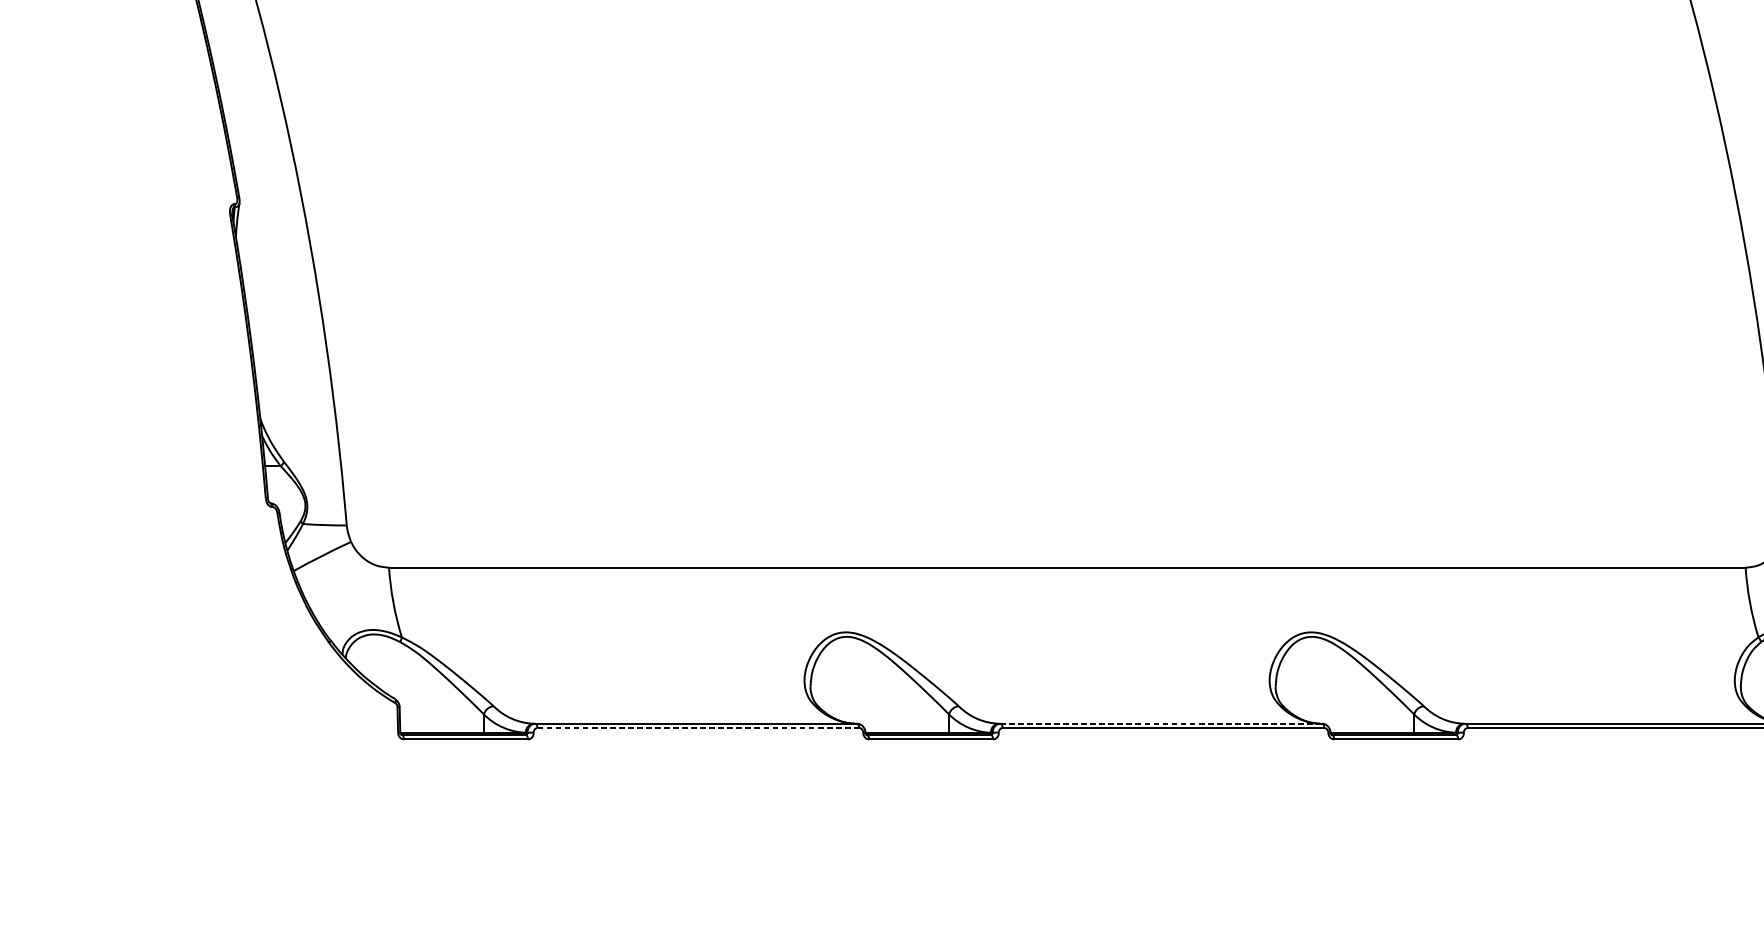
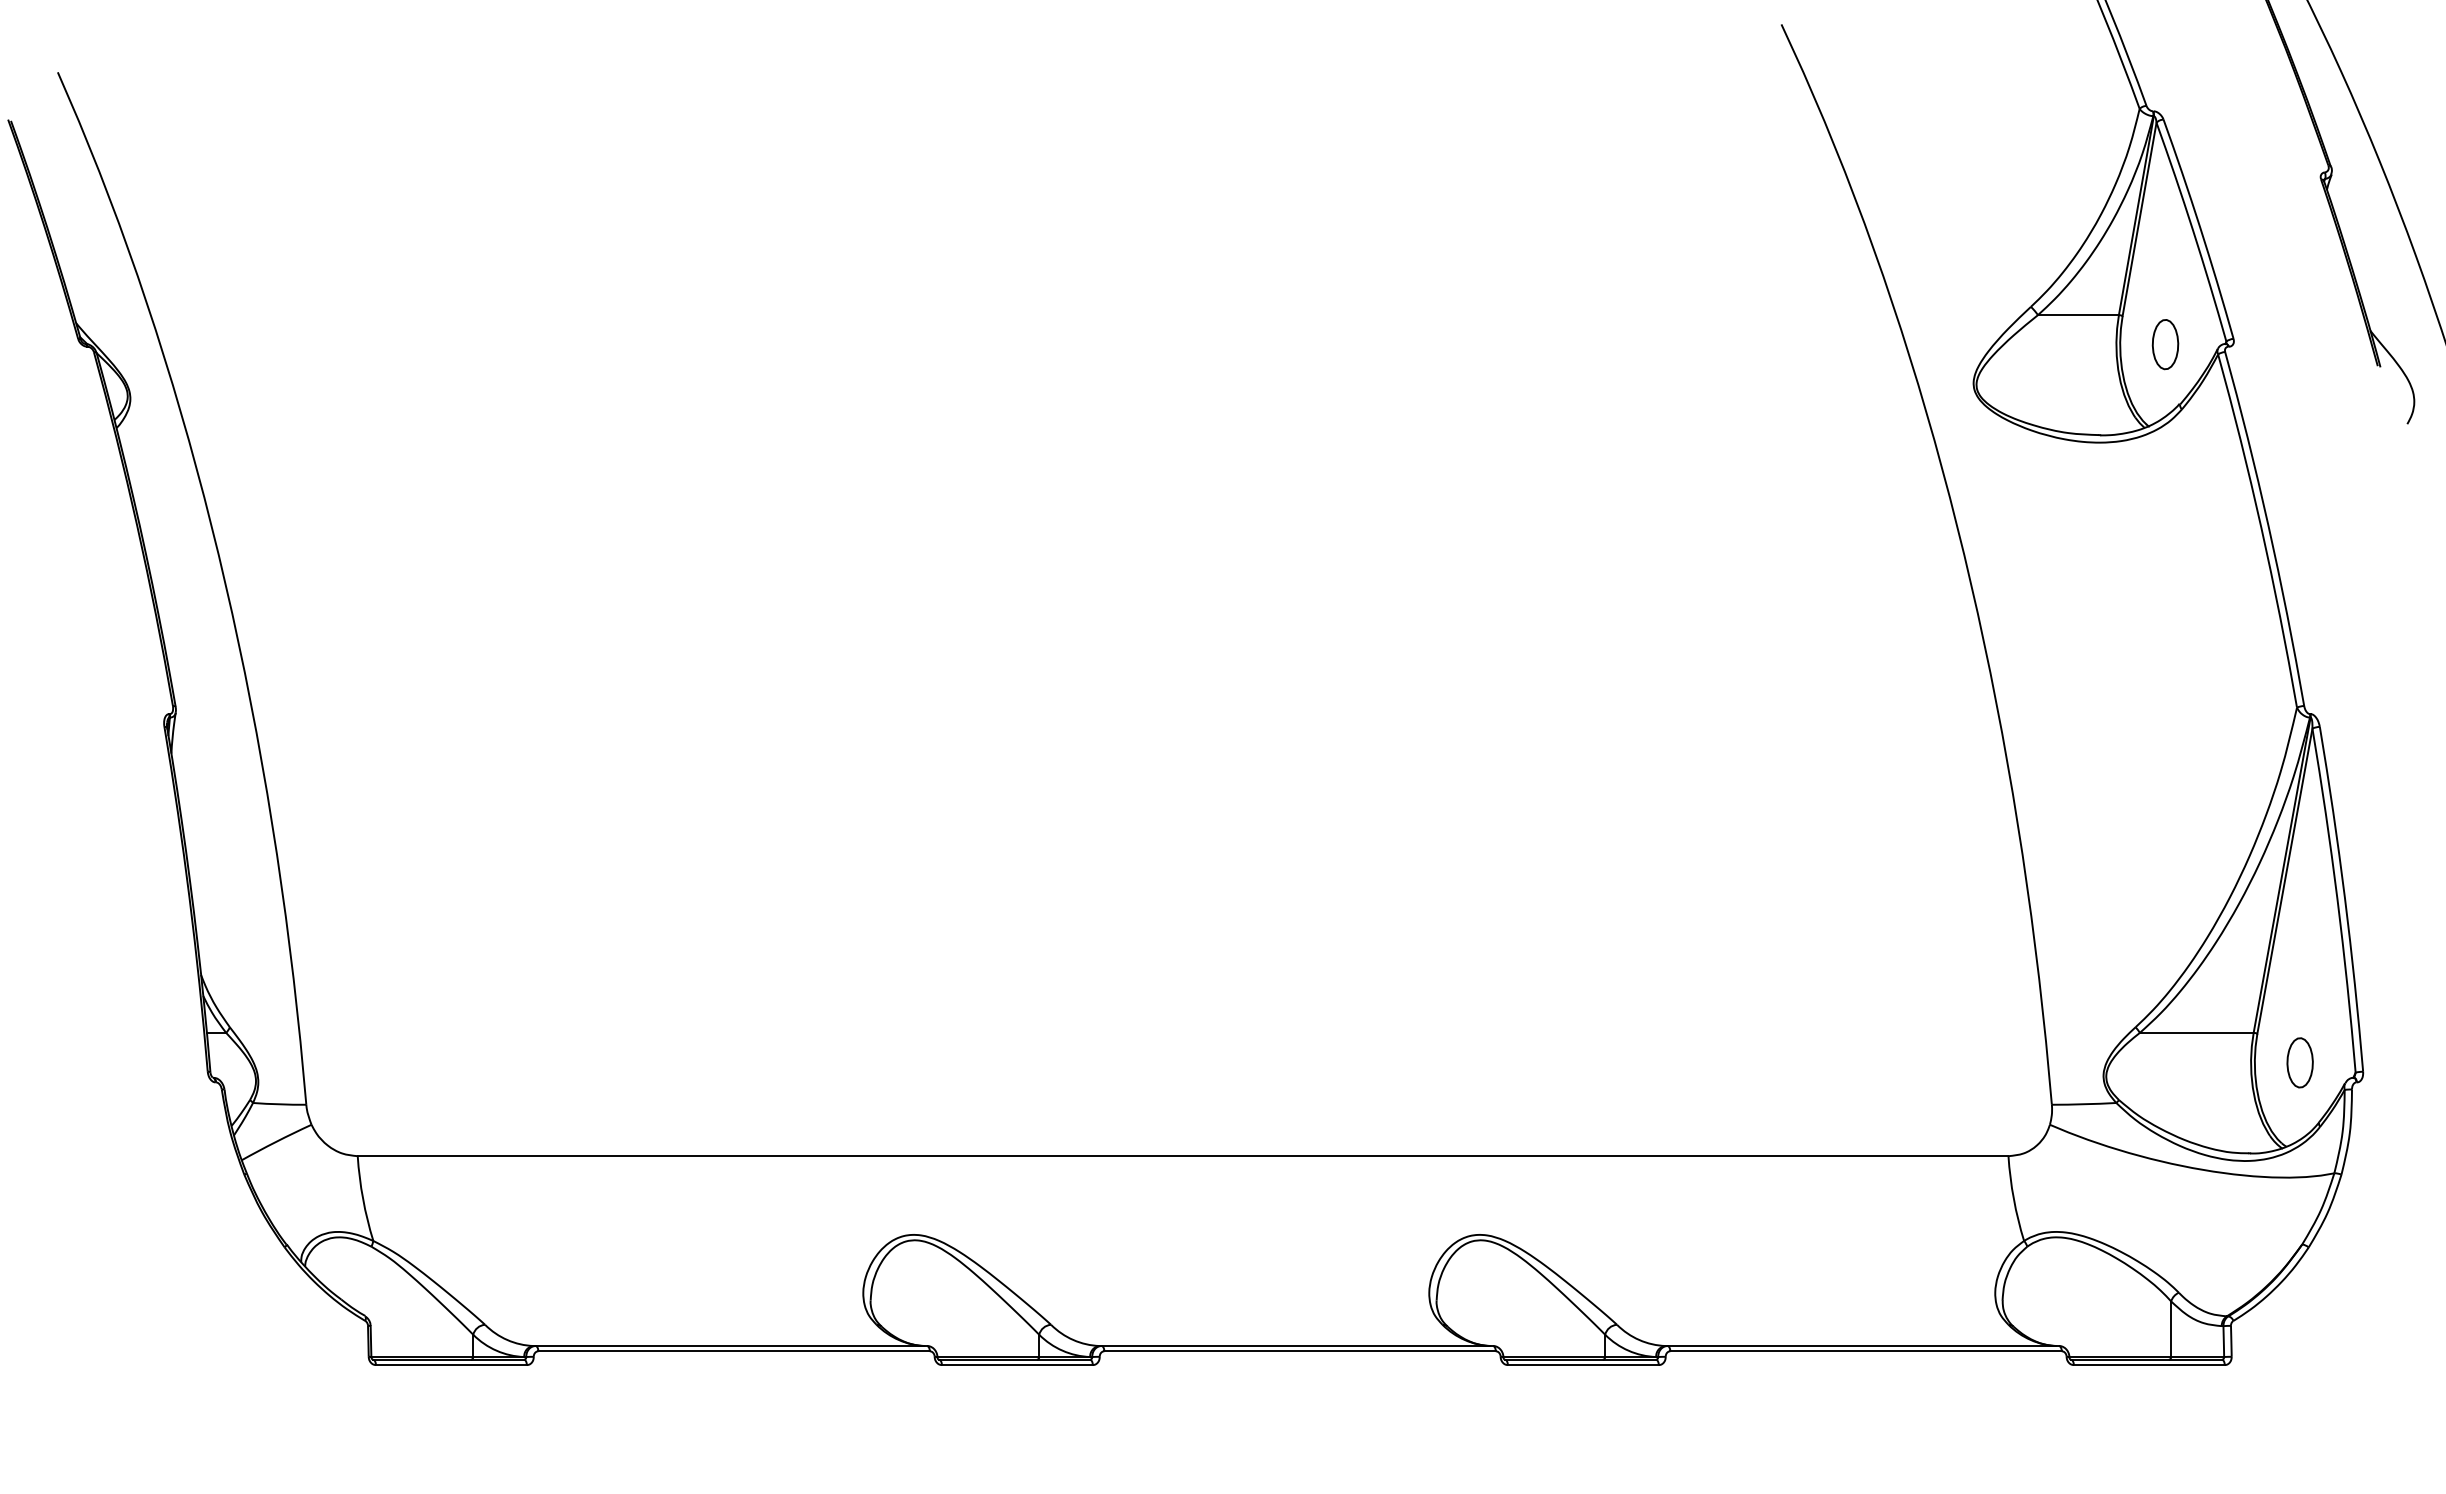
line: (1161, 724) -> (1297, 1346), dashed -> solid
line: (698, 728) -> (734, 1351), dashed -> solid

